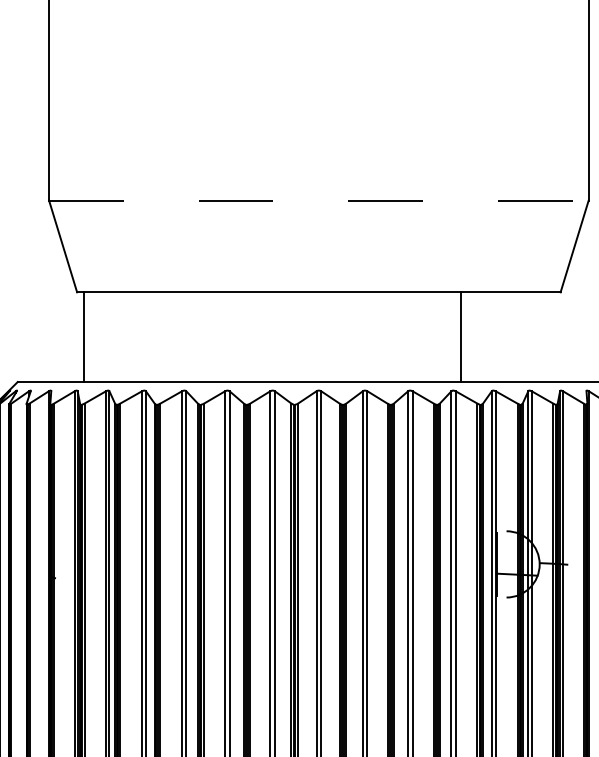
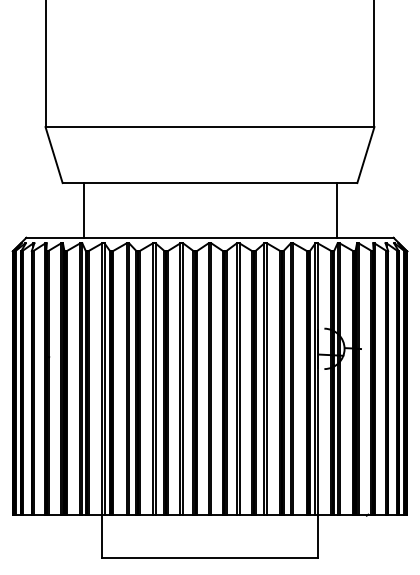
line: (319, 201) -> (210, 127), dashed -> solid
line: (83, 337) -> (83, 210), moved
line: (460, 337) -> (336, 210), moved

